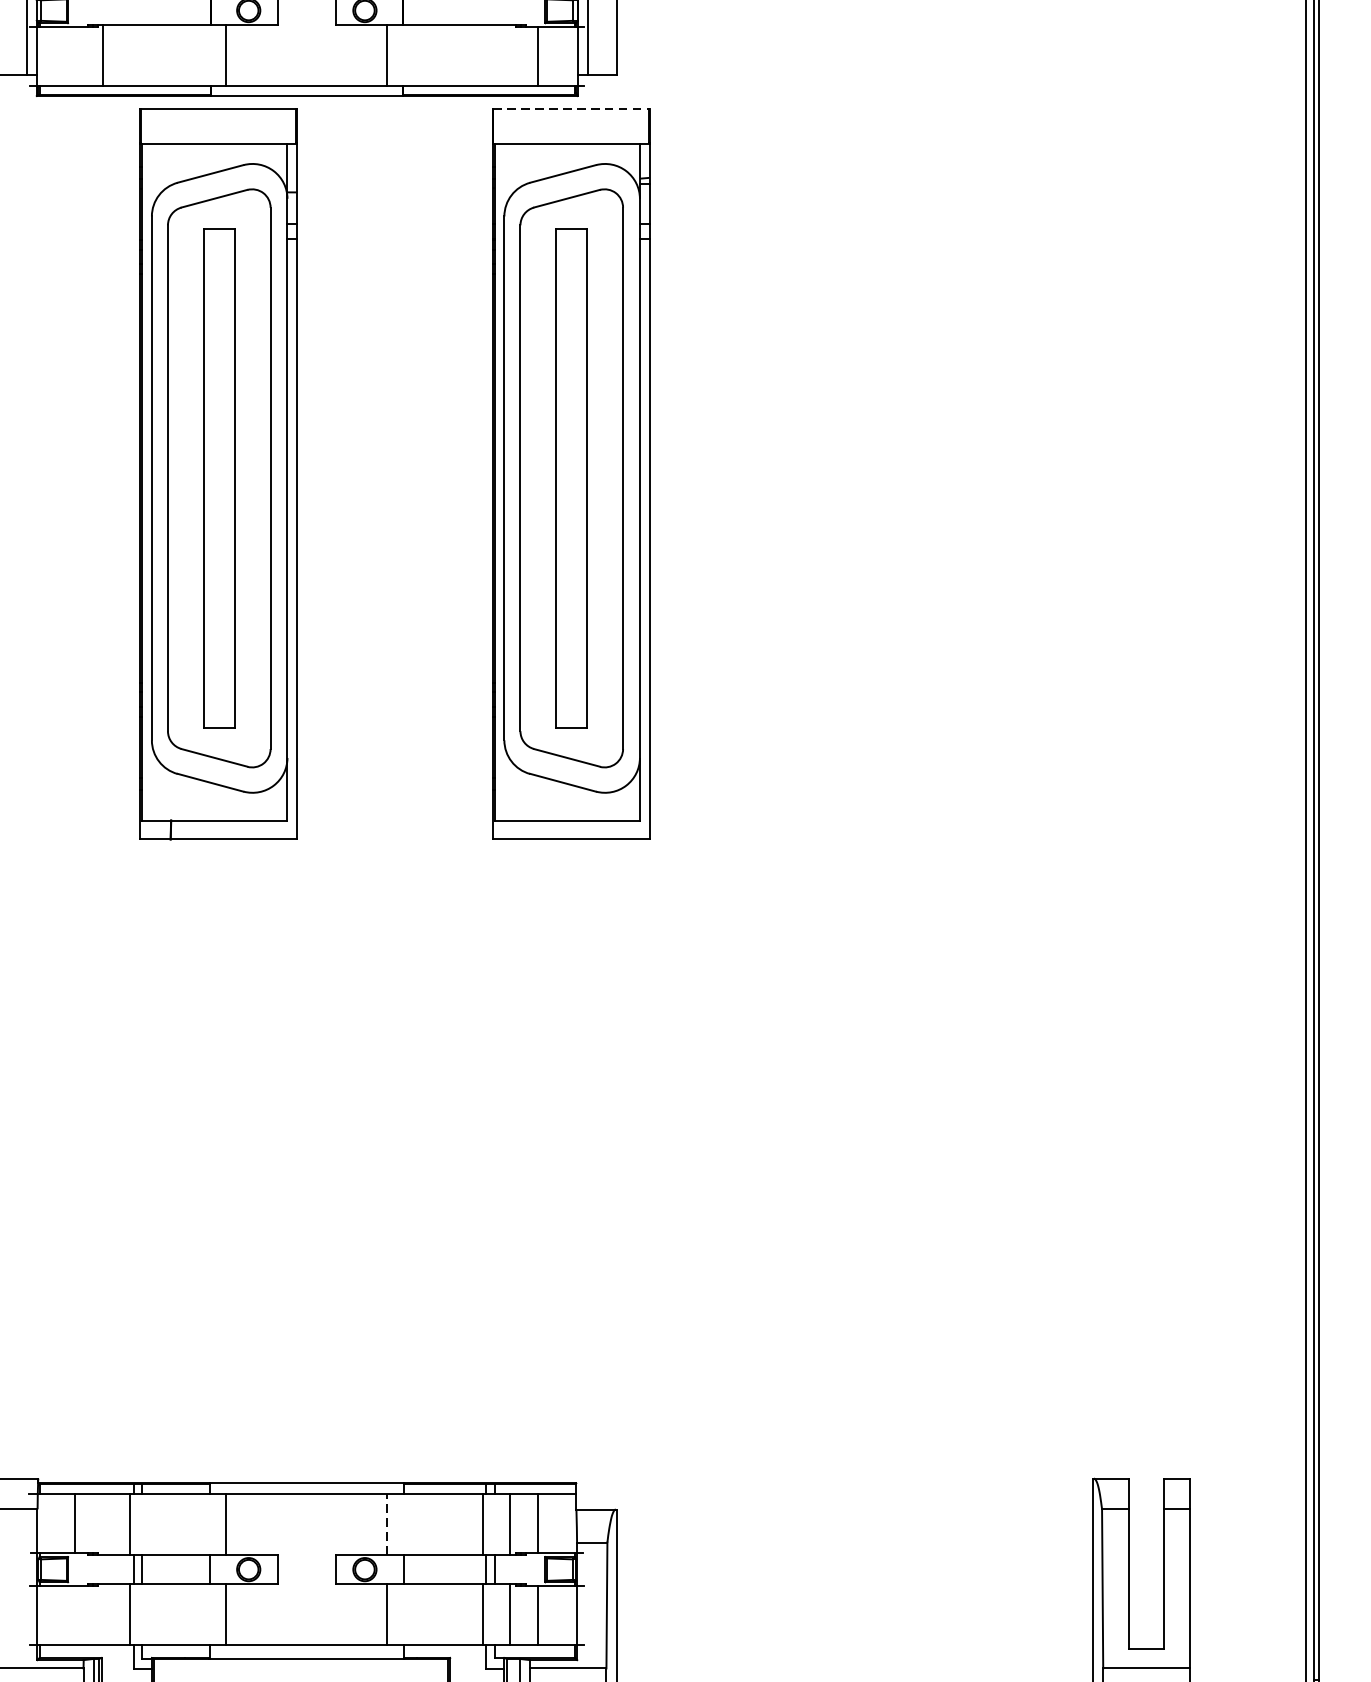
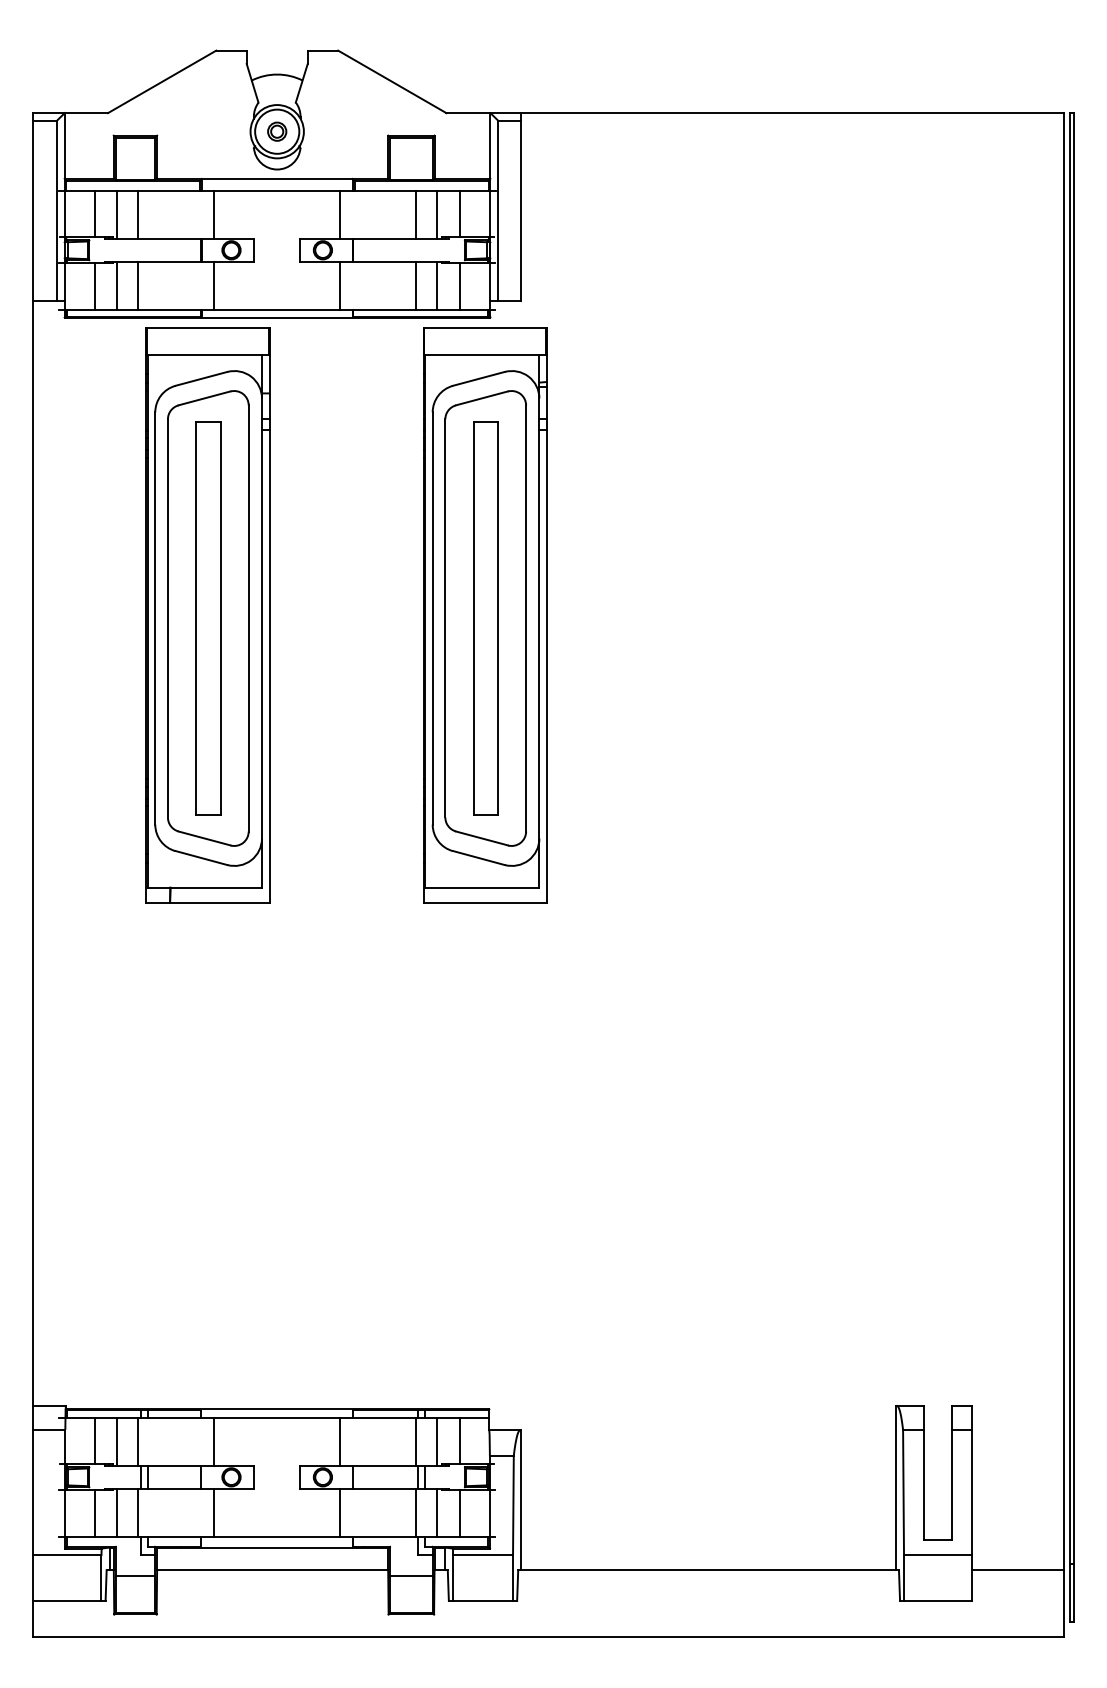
line: (130, 55) -> (138, 285), added
line: (483, 55) -> (416, 285), added
line: (510, 55) -> (437, 285), added
line: (74, 56) -> (94, 286), added
line: (571, 109) -> (485, 328), dashed -> solid
line: (103, 1524) -> (117, 1441), added
line: (387, 1524) -> (340, 1441), dashed -> solid
line: (103, 1614) -> (117, 1512), added
line: (74, 1615) -> (94, 1513), added

